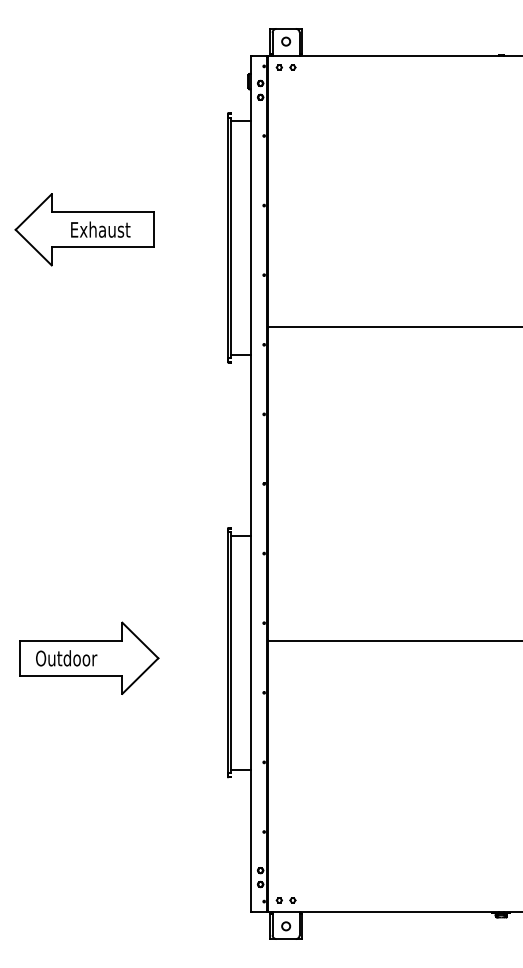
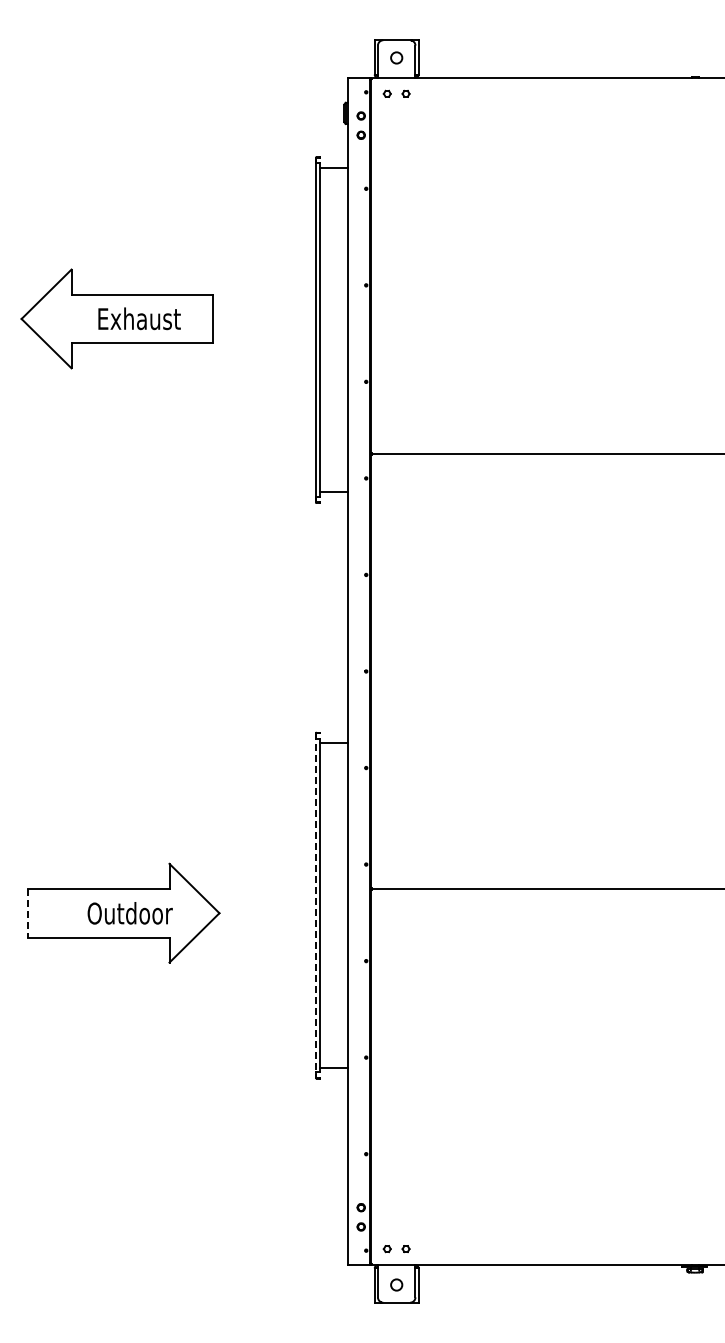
line: (227, 653) -> (315, 906), solid -> dashed
line: (20, 658) -> (28, 913), solid -> dashed
text: (66, 658) -> (129, 913), moved

